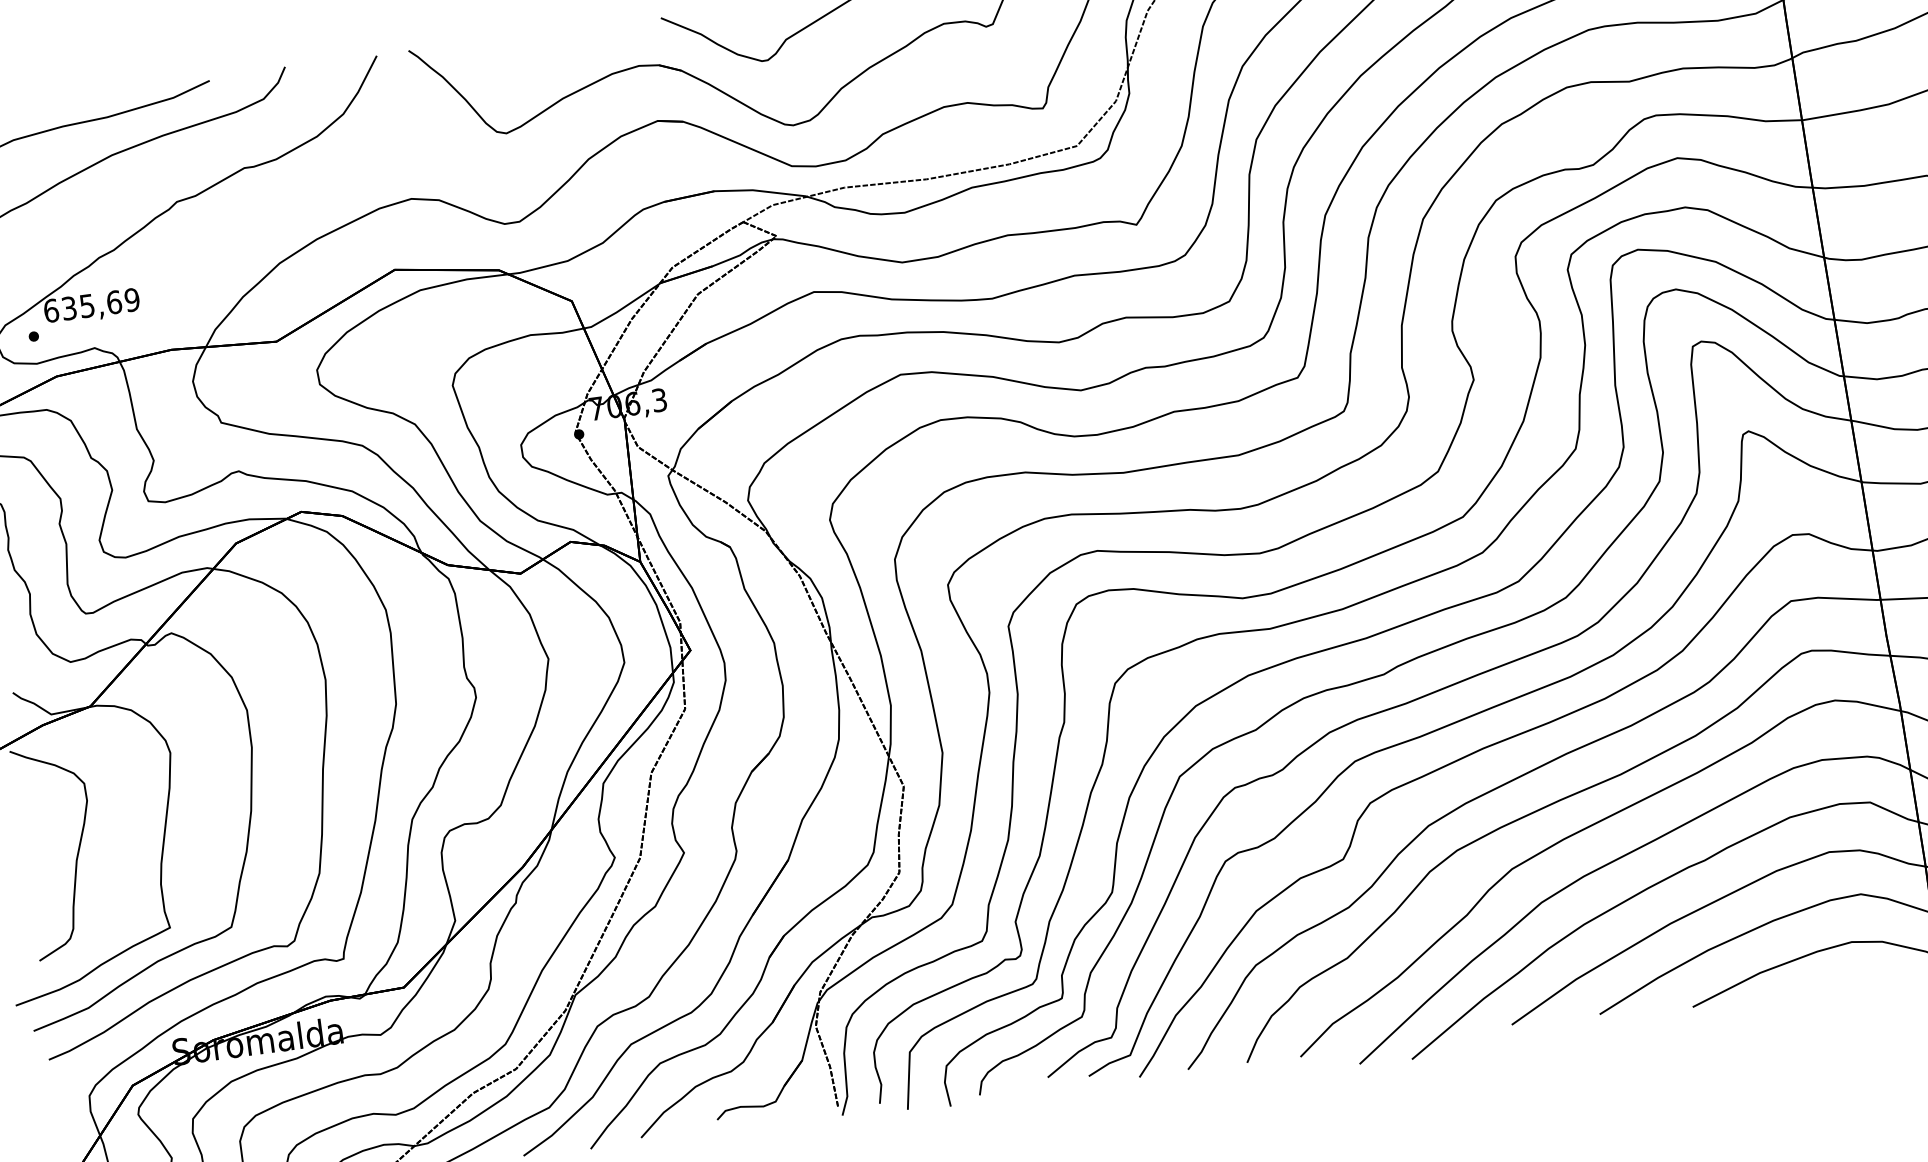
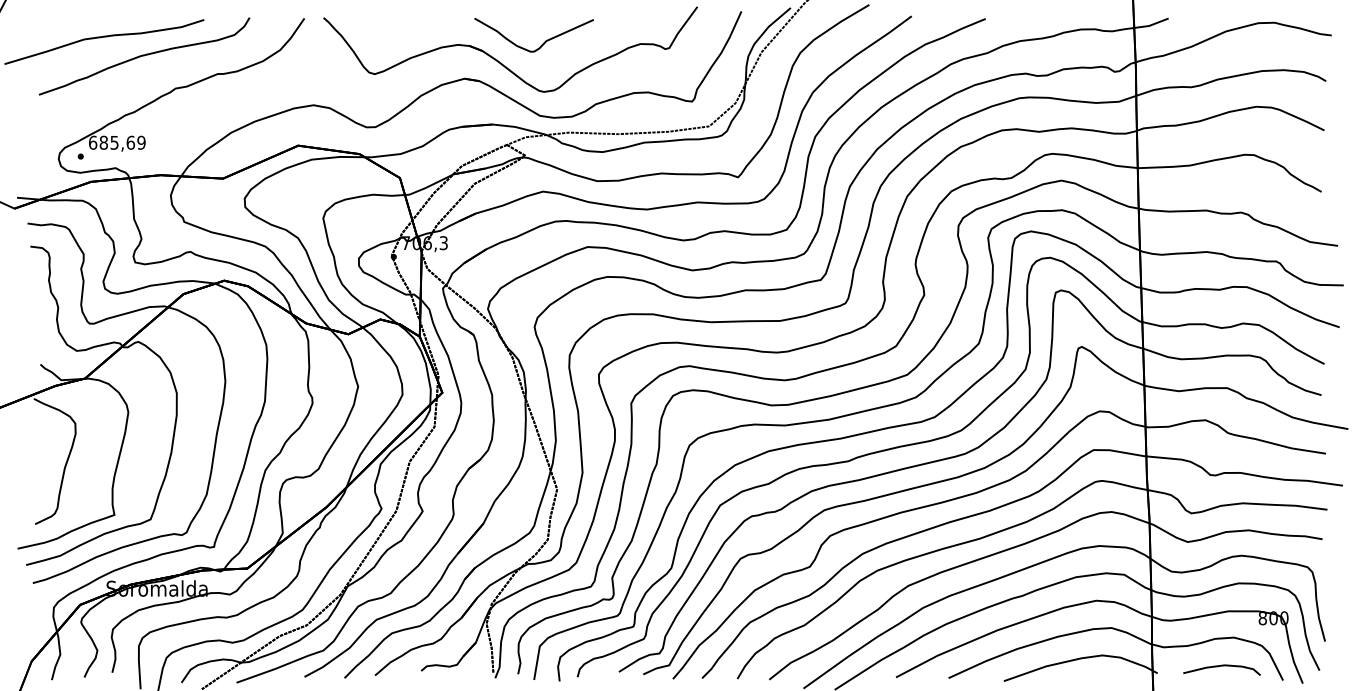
text: (68, 307) -> (103, 142), 635,69 -> 685,69

